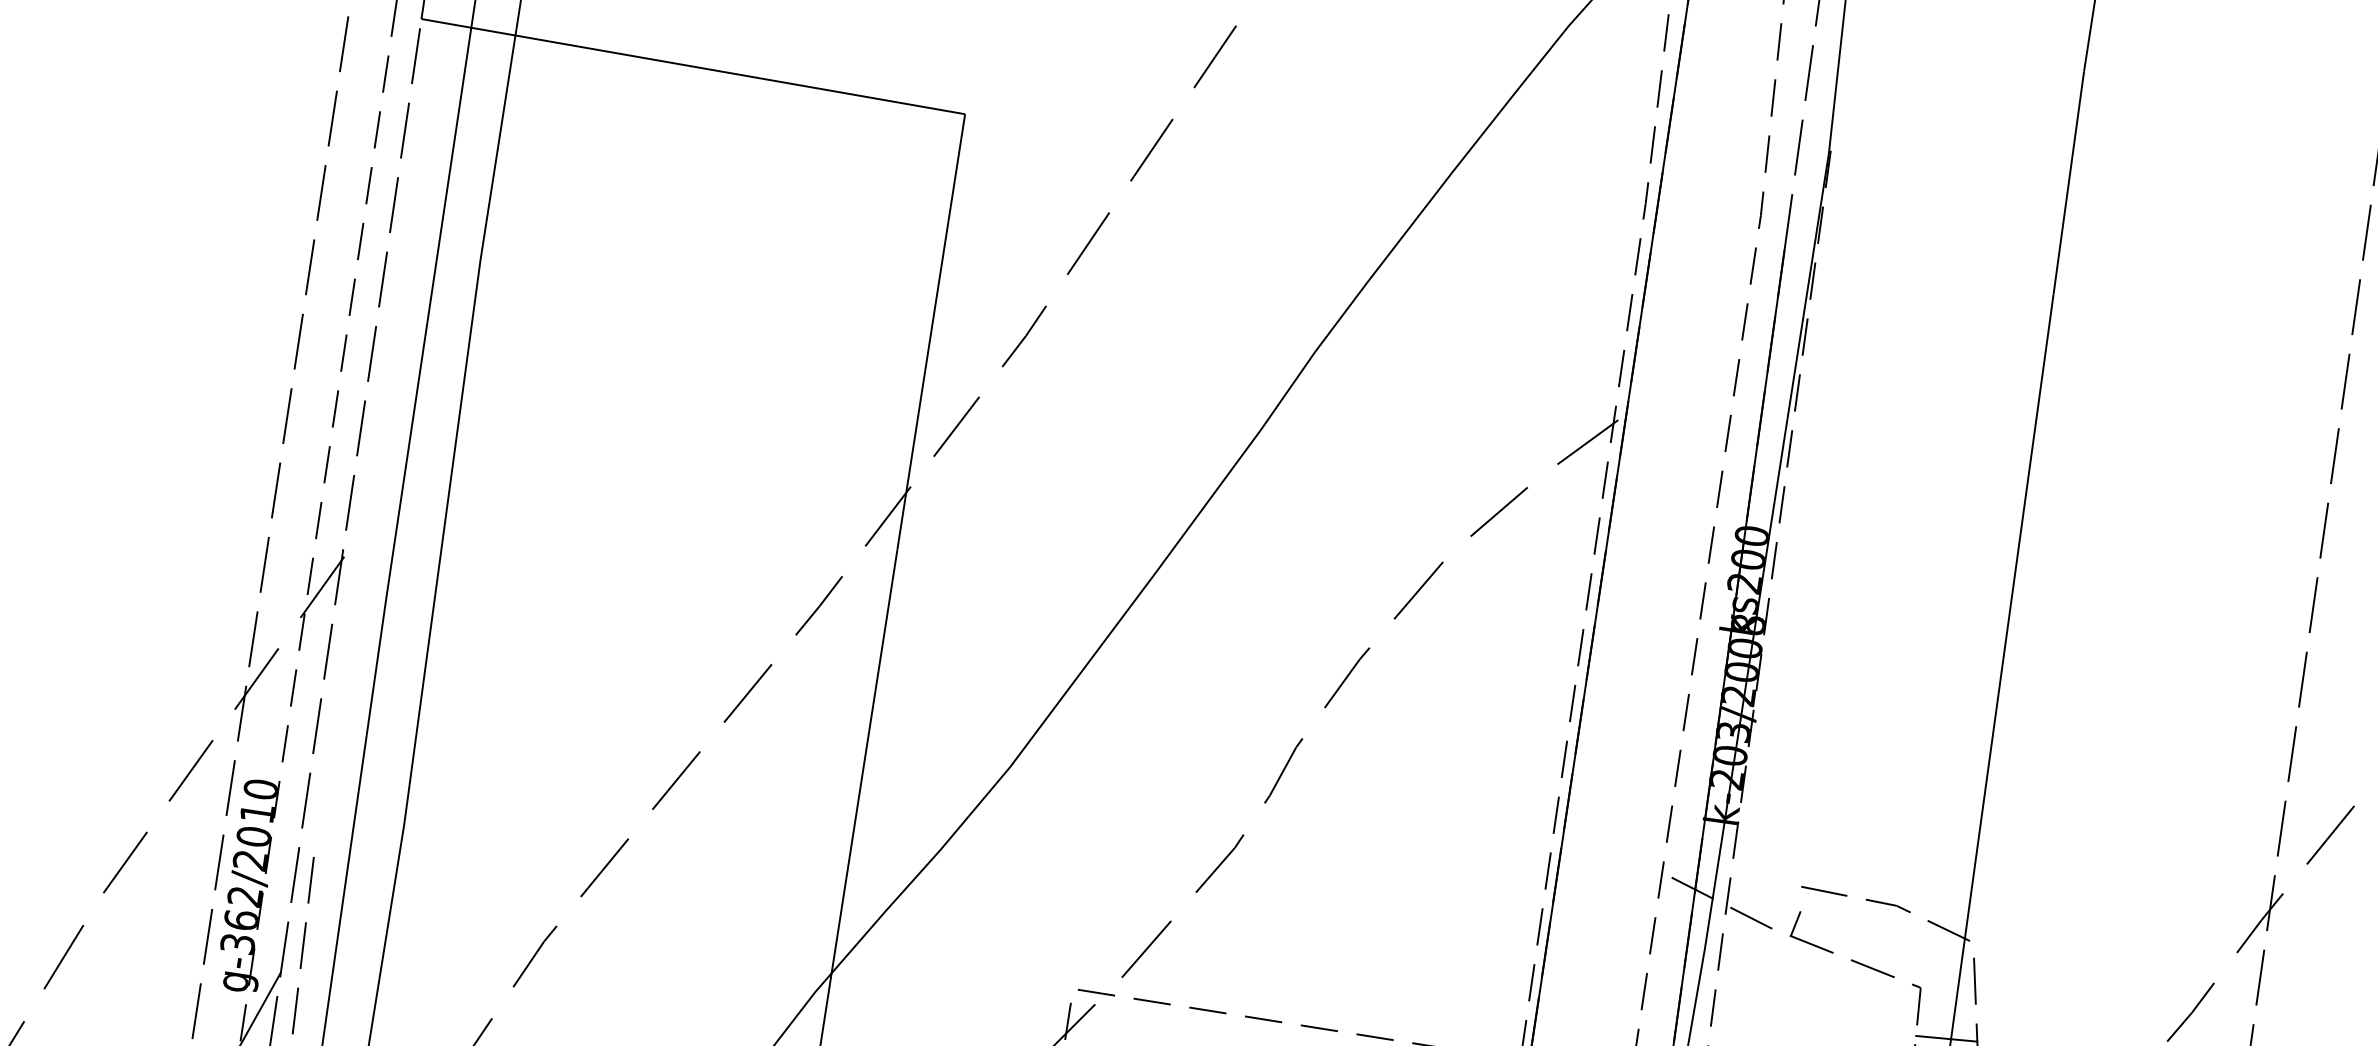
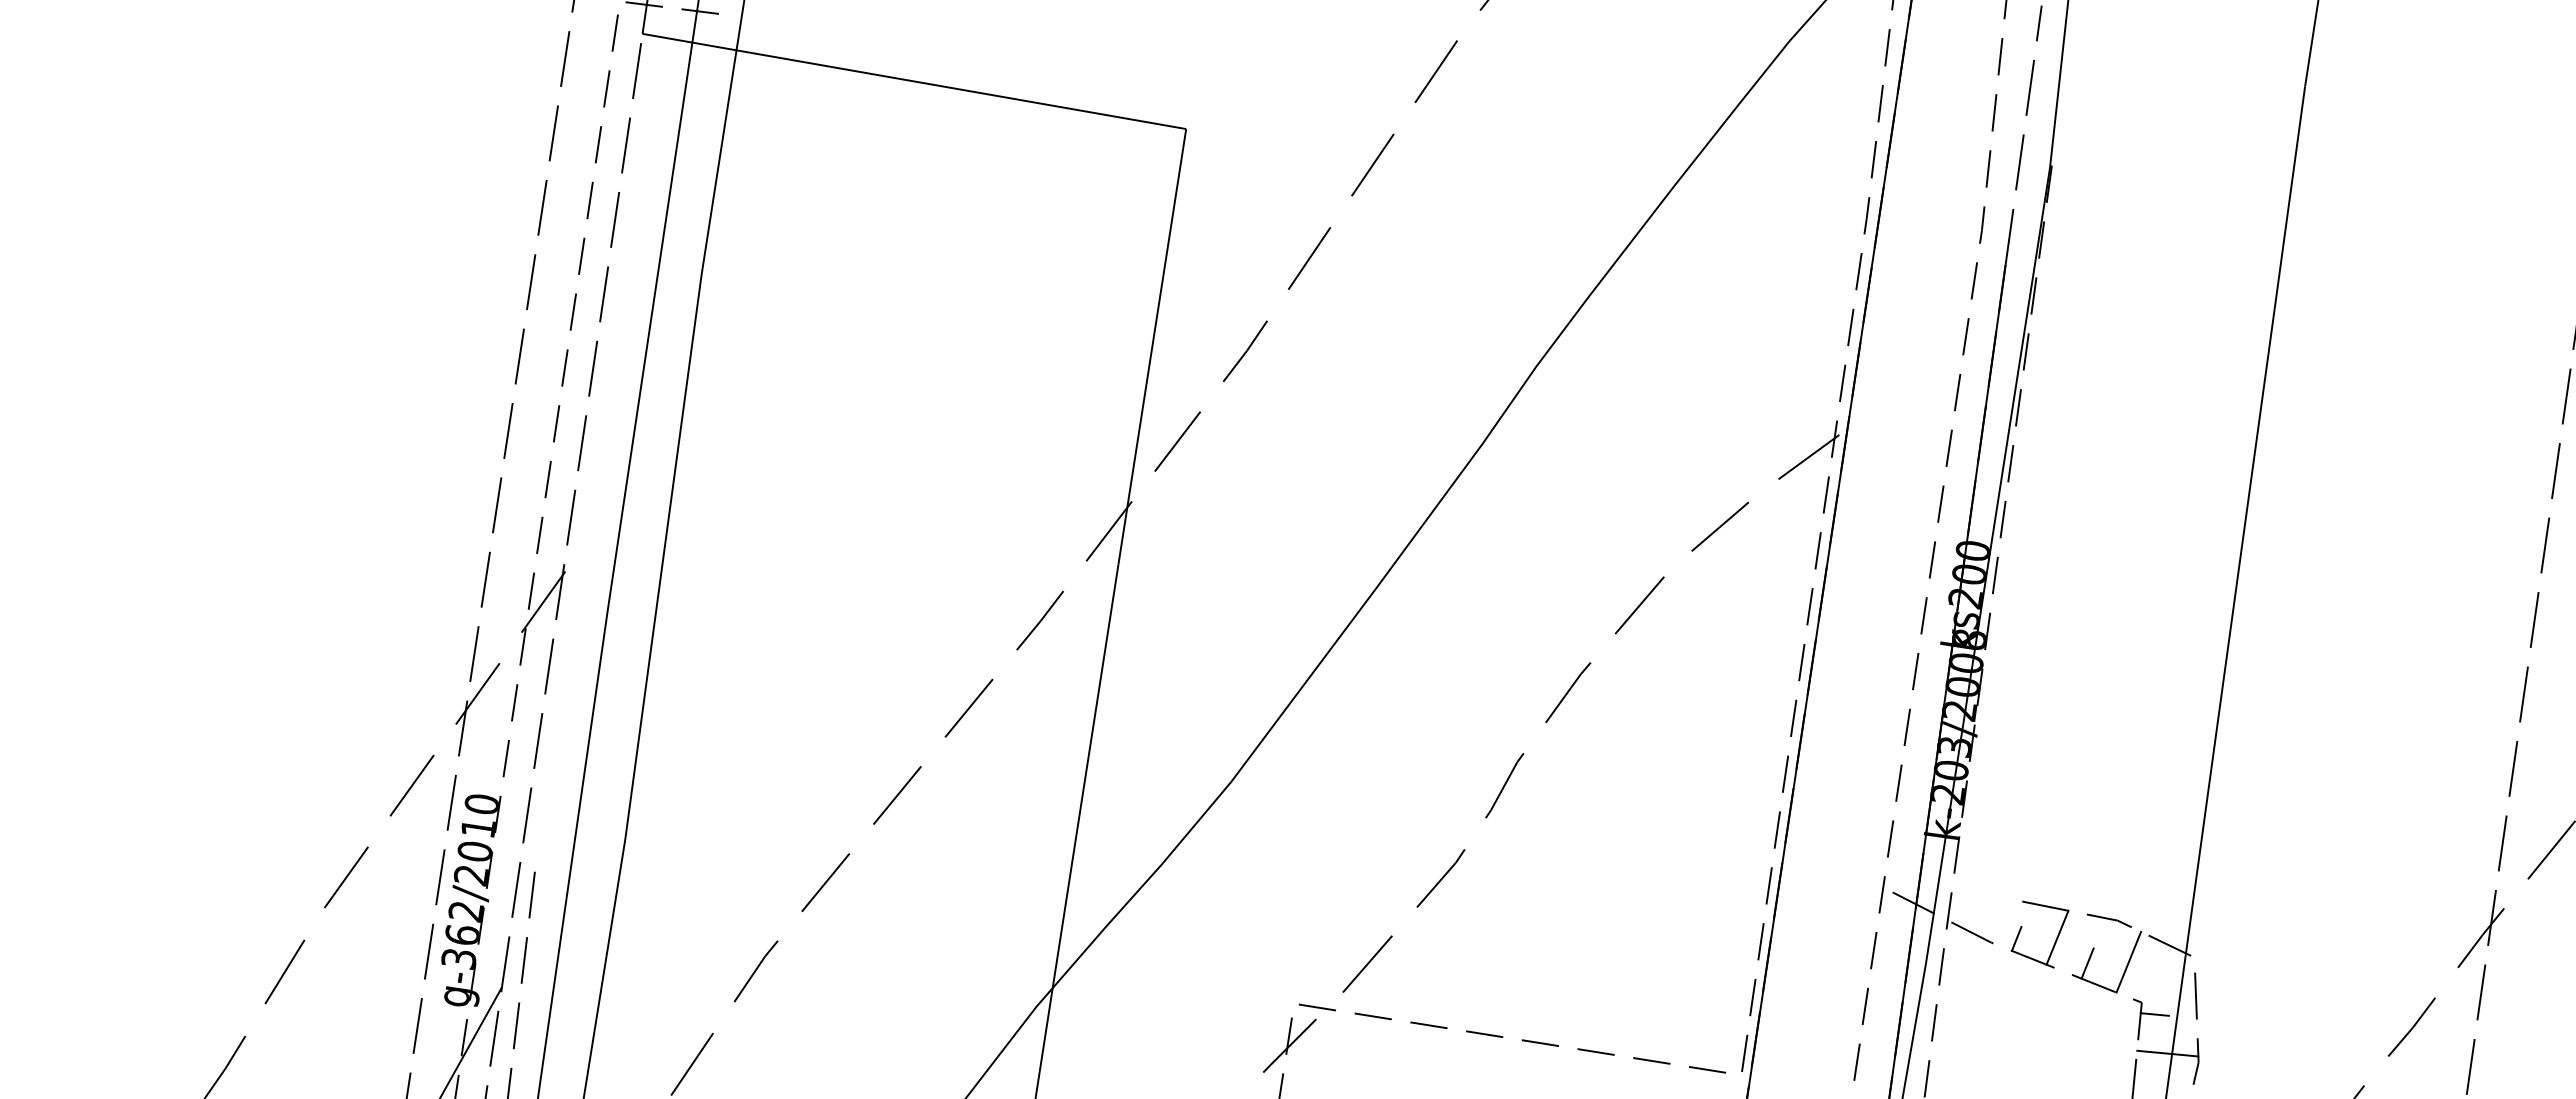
line: (1836, 922) -> (2057, 937), added
line: (1907, 946) -> (2128, 961), added
line: (1866, 948) -> (2087, 963), added
line: (1933, 999) -> (2154, 1014), added

